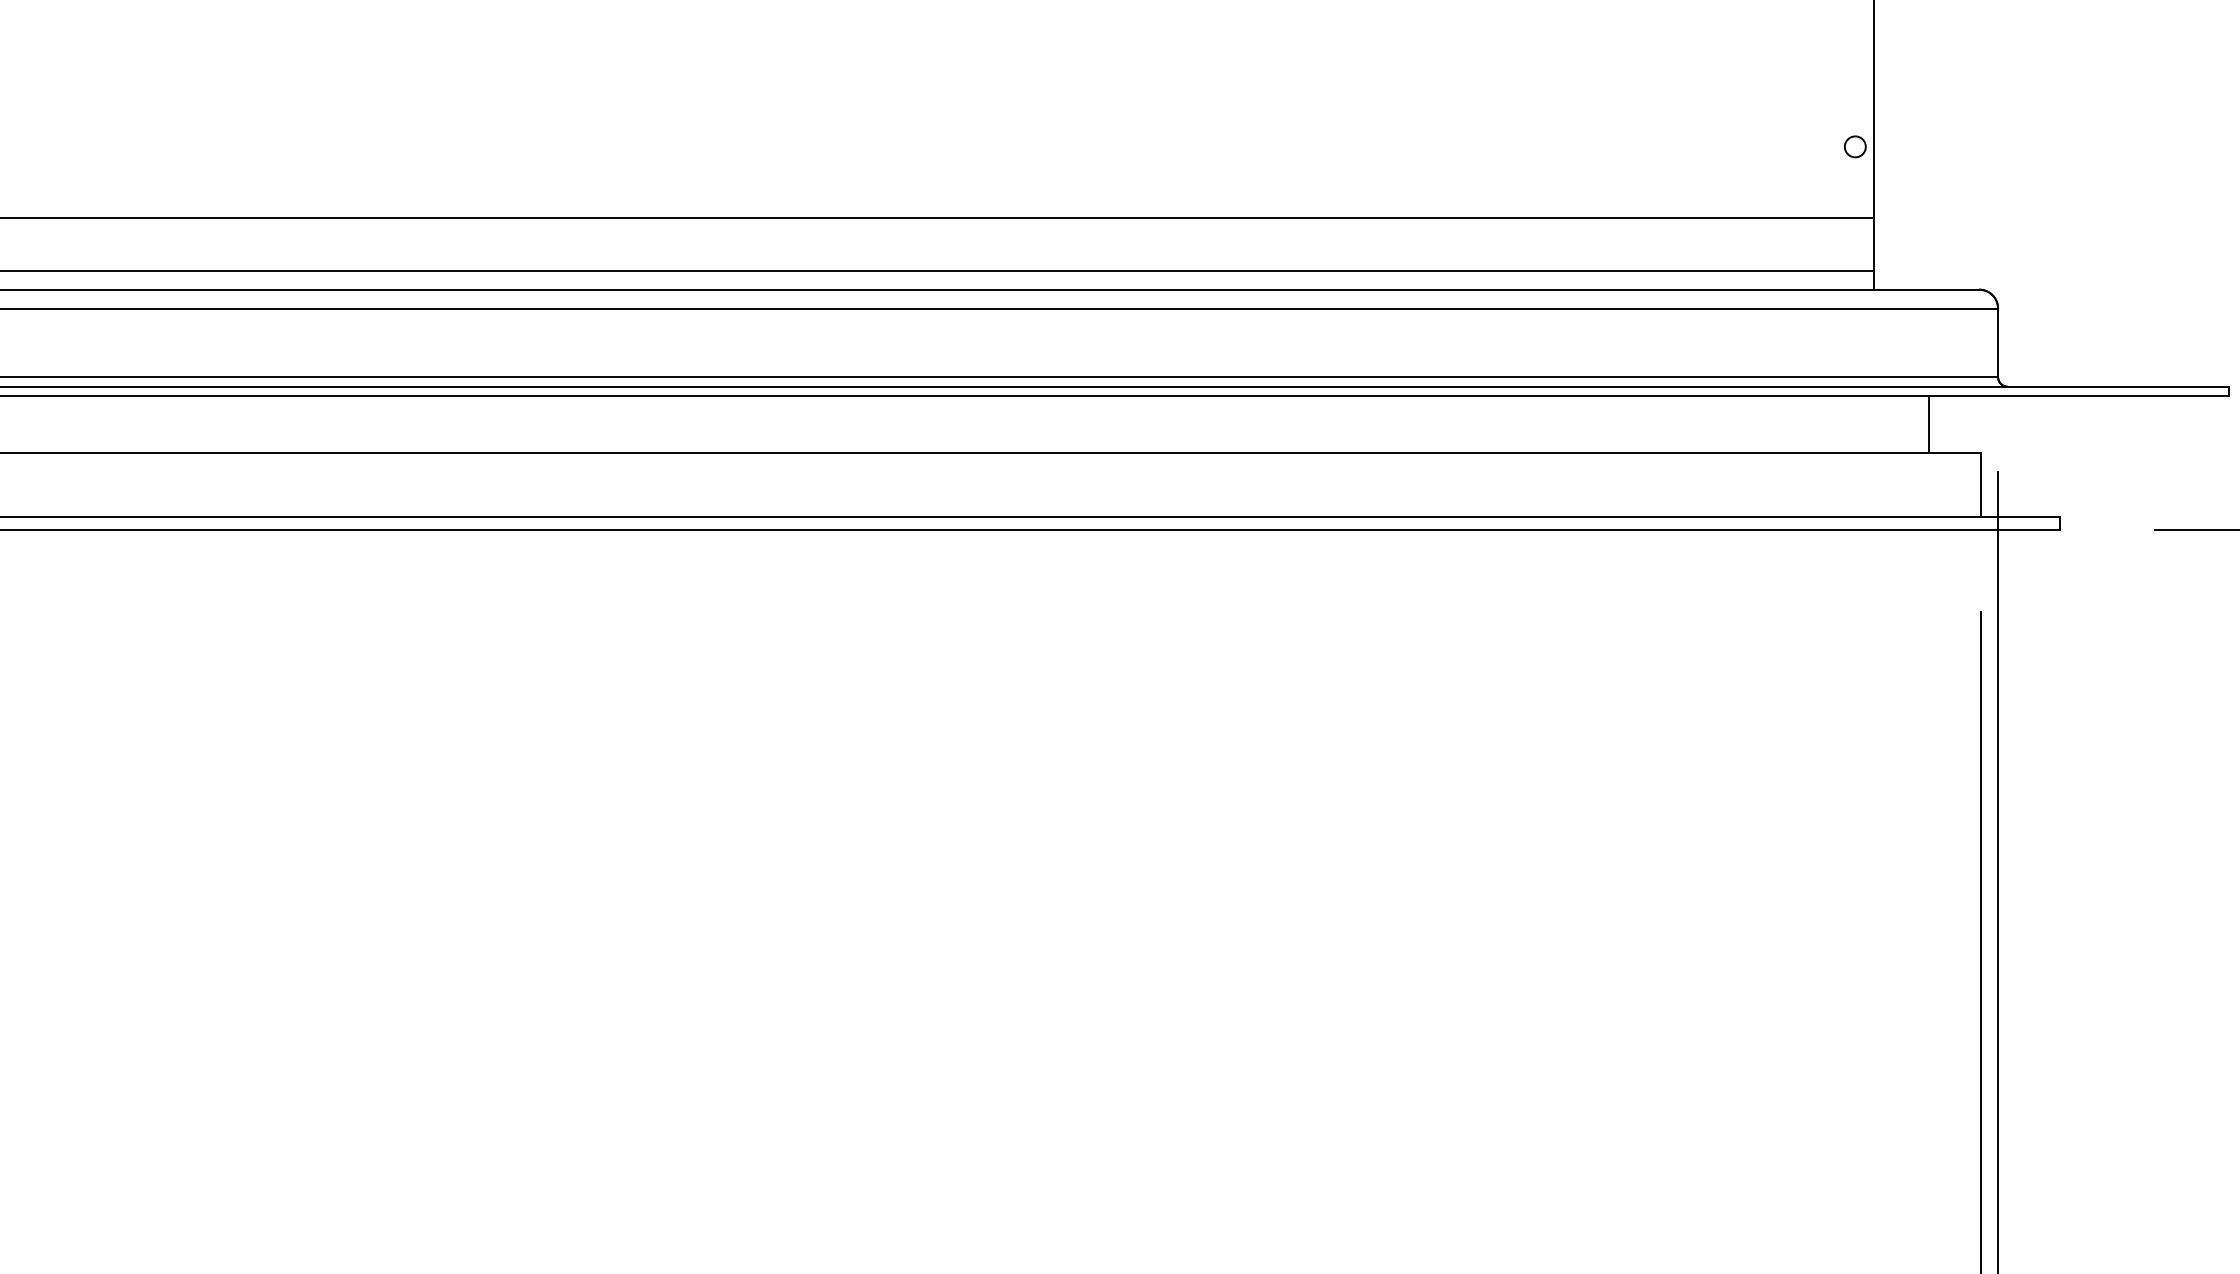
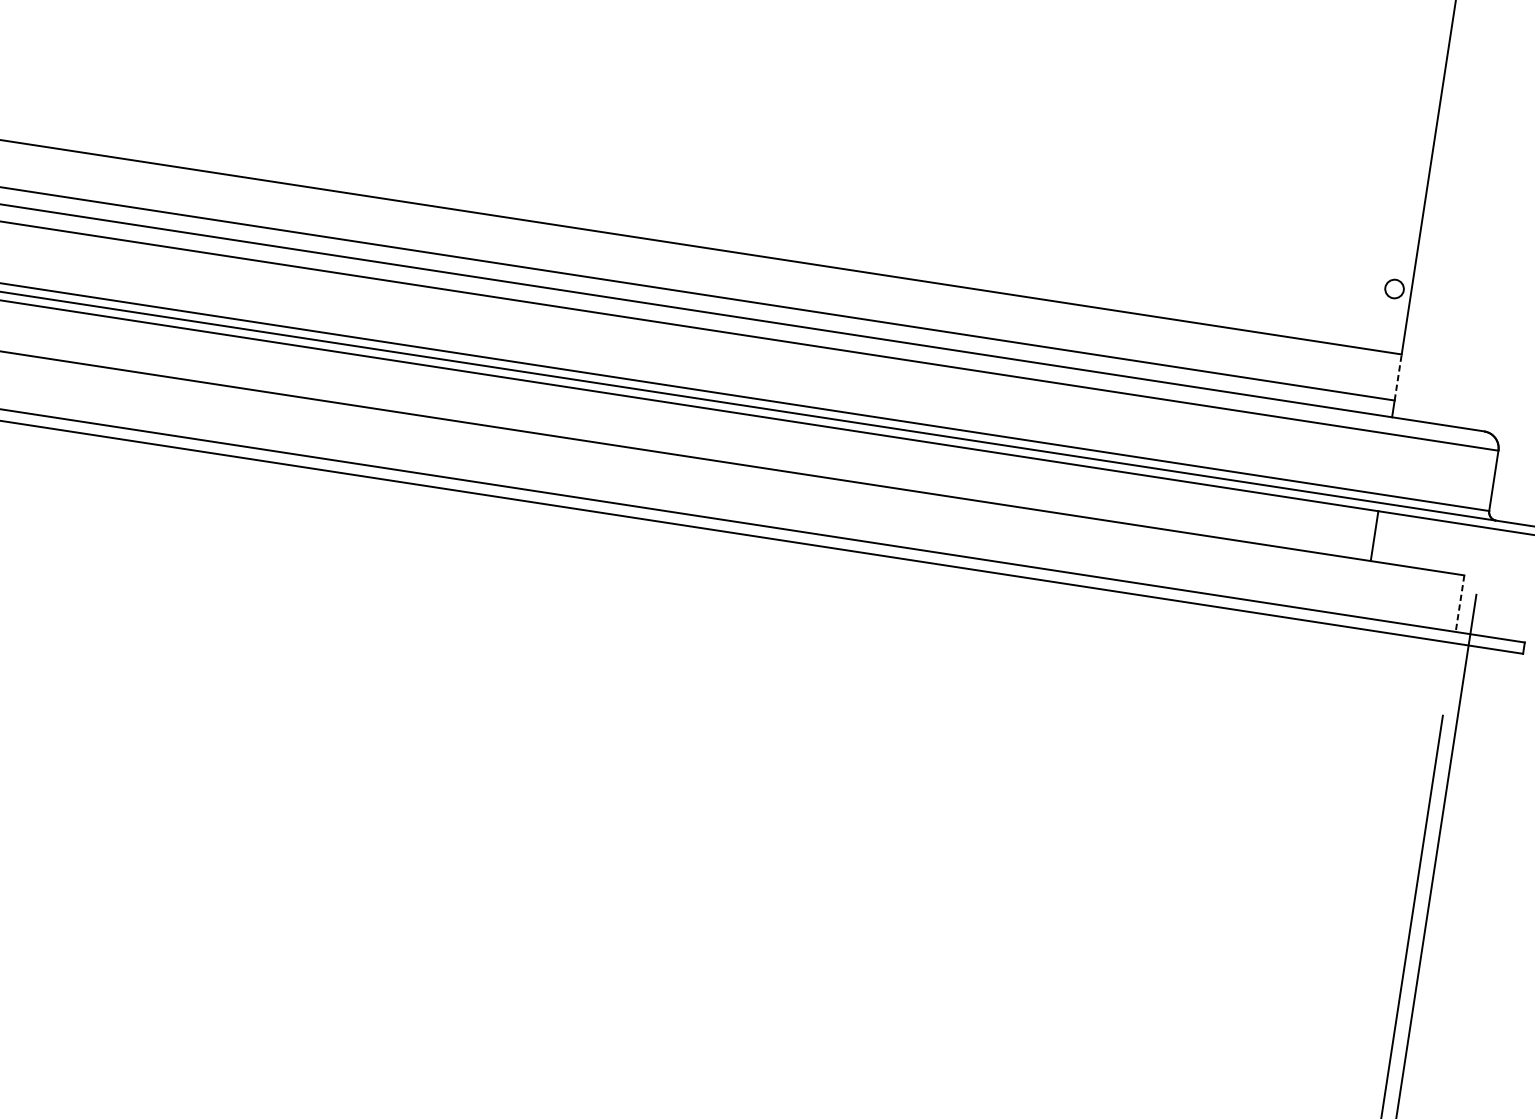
line: (1874, 243) -> (1398, 376), solid -> dashed
line: (1929, 424) -> (1374, 536), moved
line: (1981, 485) -> (1460, 604), solid -> dashed

